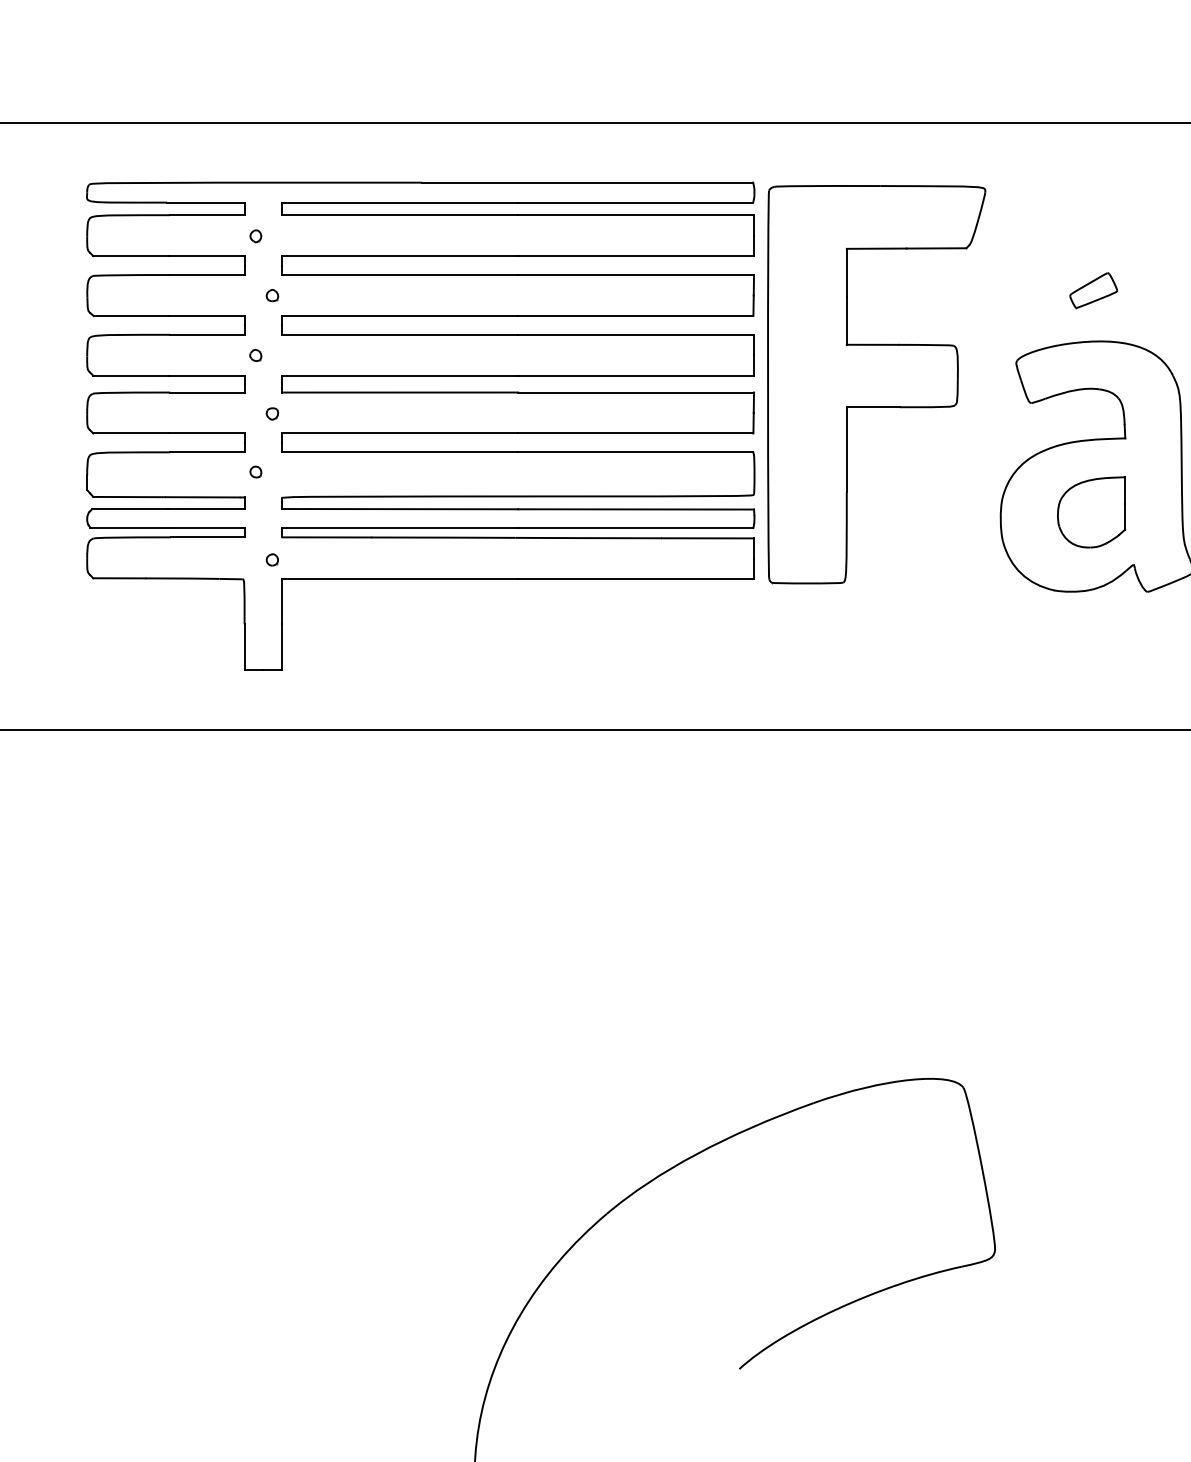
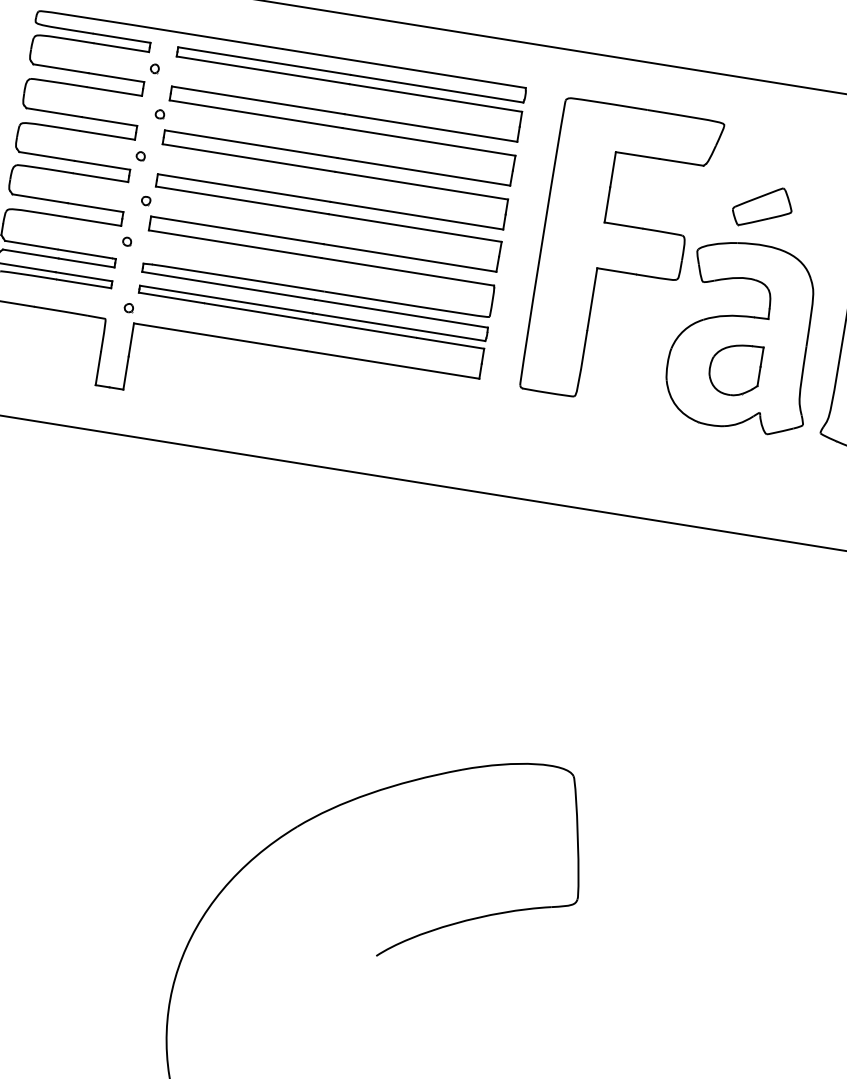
part: (1093, 290) -> (762, 206), size x1.67
part: (876, 384) -> (621, 255), moved

